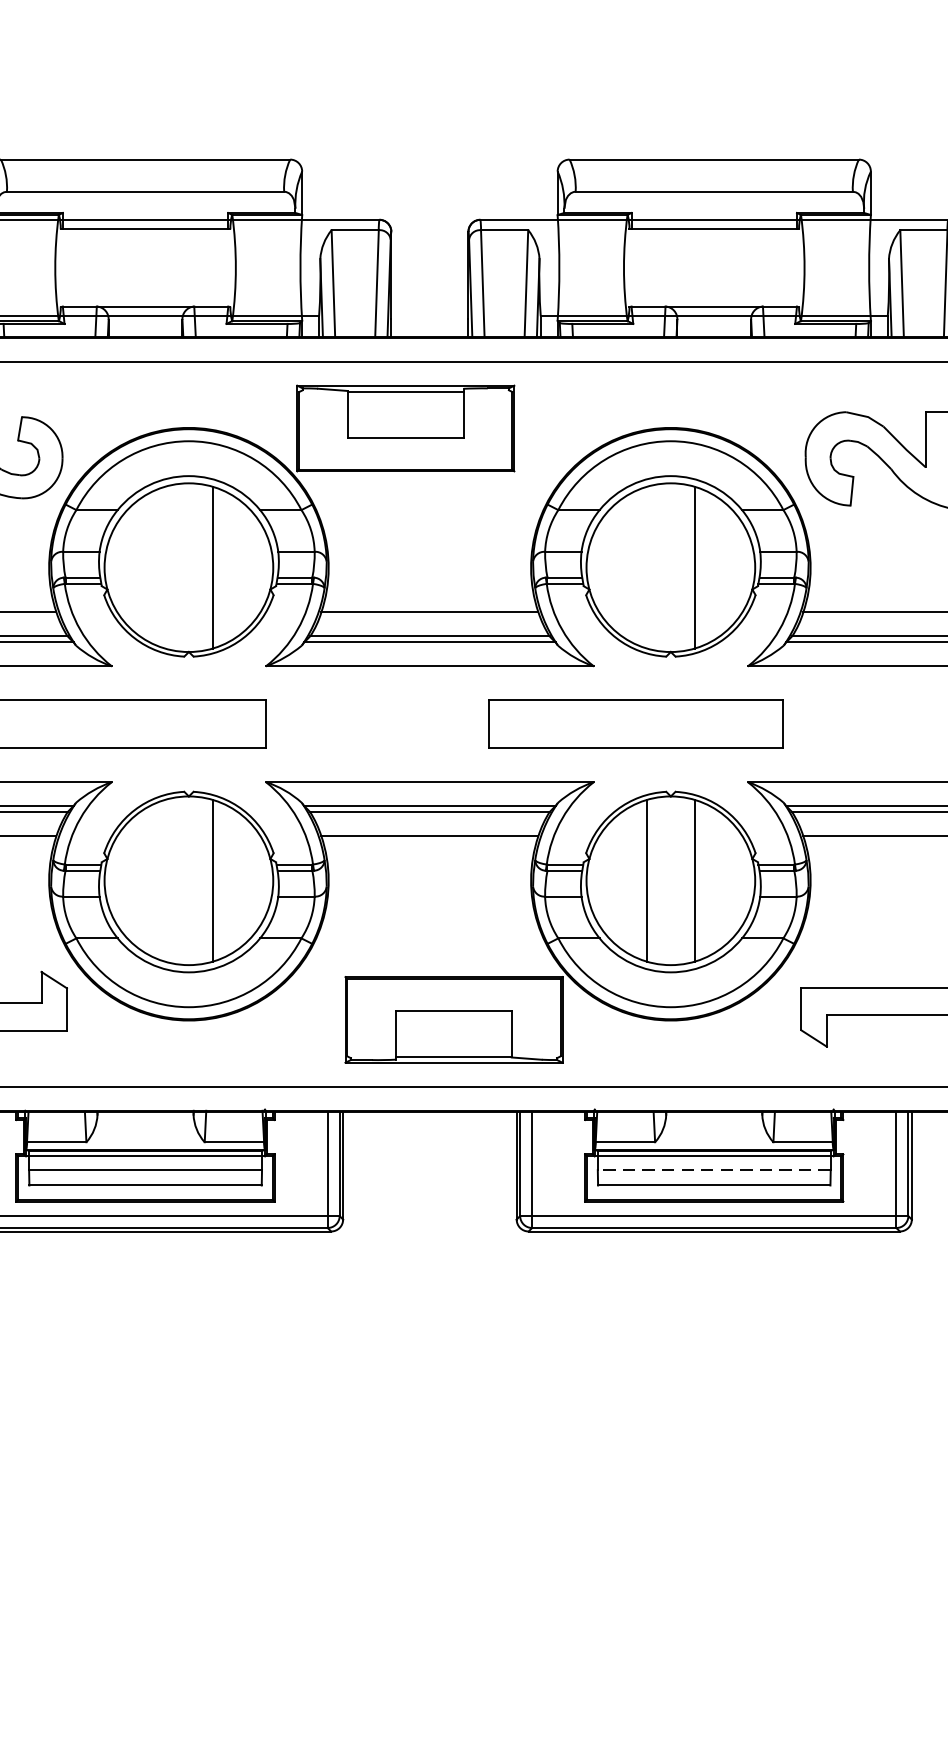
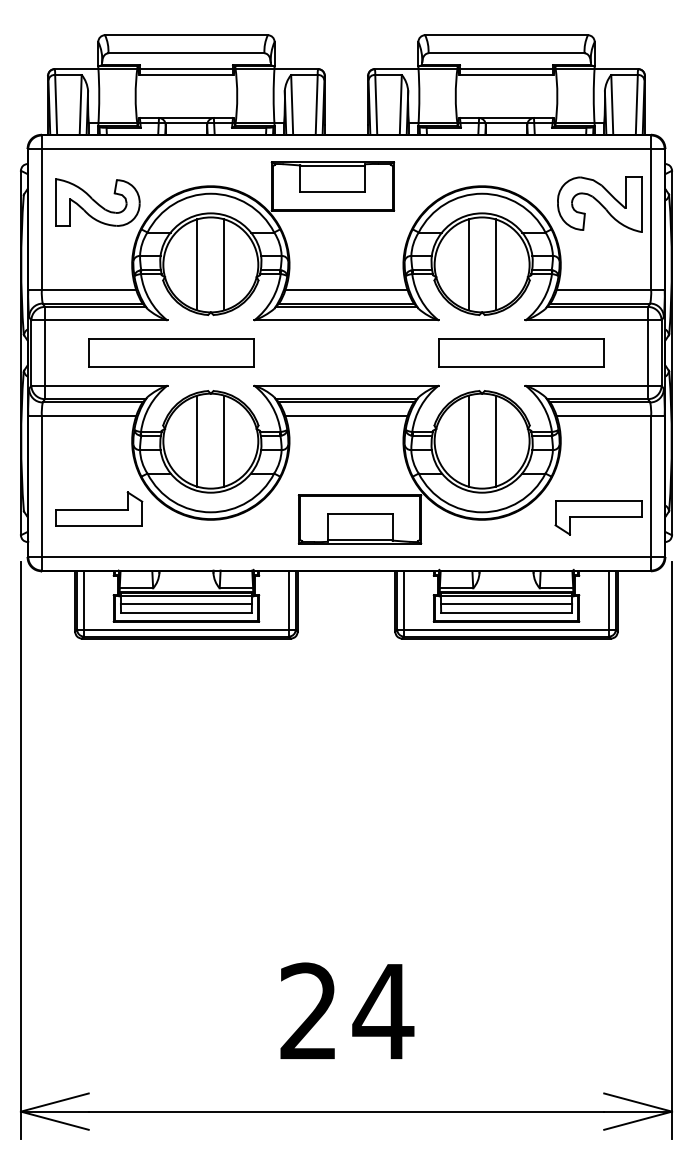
line: (165, 566) -> (197, 264), added
line: (646, 566) -> (468, 264), added
part: (636, 723) -> (521, 352), moved
line: (165, 879) -> (197, 440), added
line: (714, 1170) -> (506, 604), dashed -> solid

